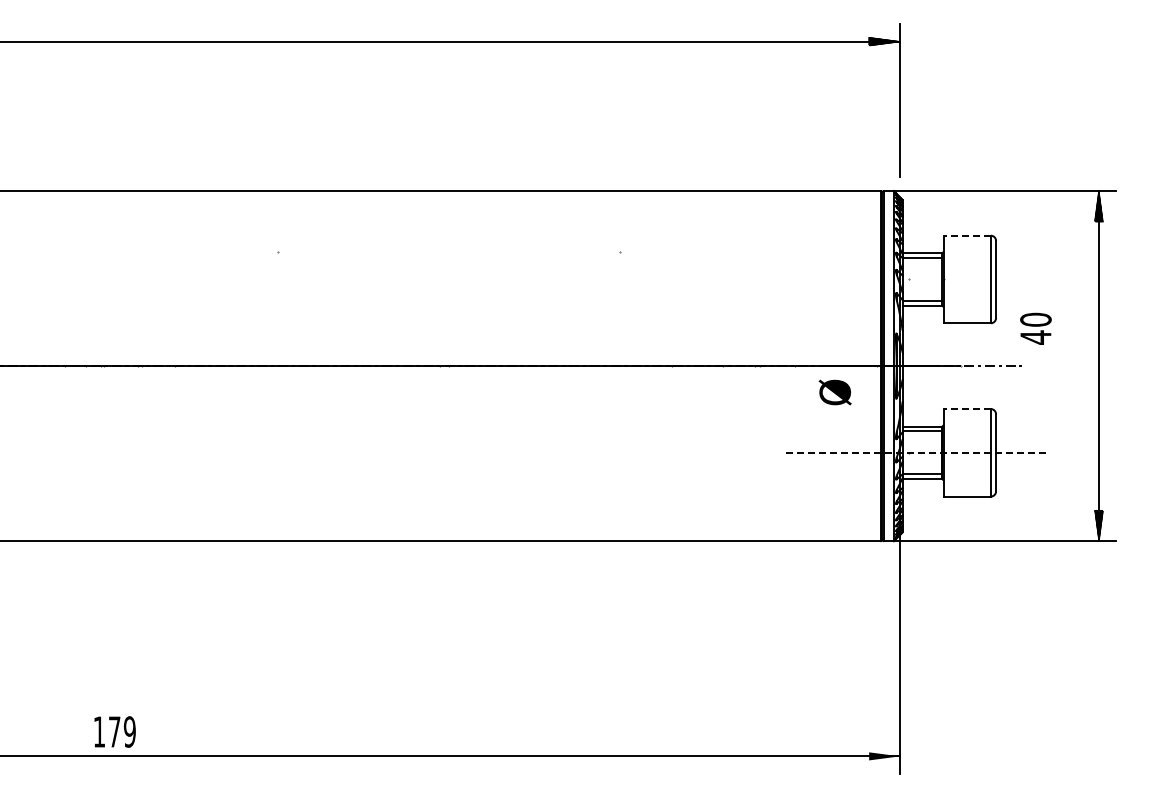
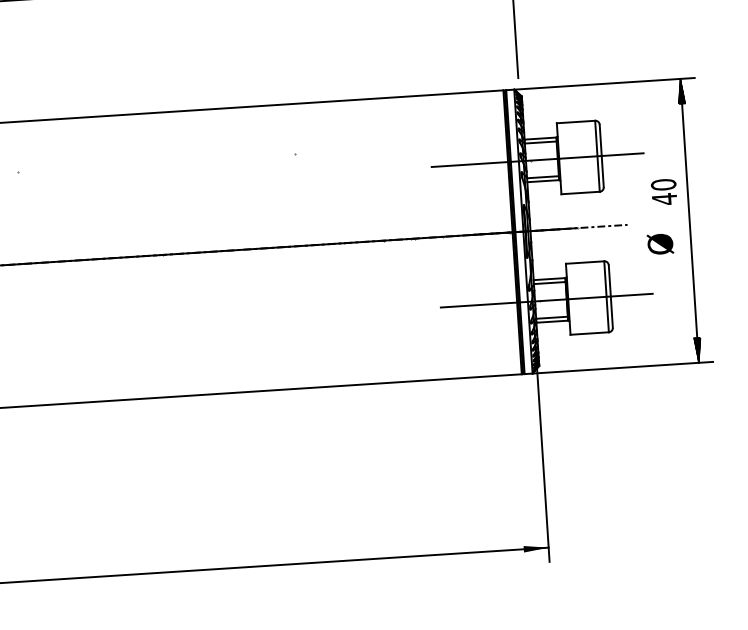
line: (967, 235) -> (576, 121), dashed -> solid
line: (916, 279) -> (537, 160), added
text: (1035, 328) -> (663, 191), moved
text: (834, 392) -> (659, 244), moved
line: (967, 409) -> (585, 262), dashed -> solid
line: (917, 452) -> (547, 300), dashed -> solid

